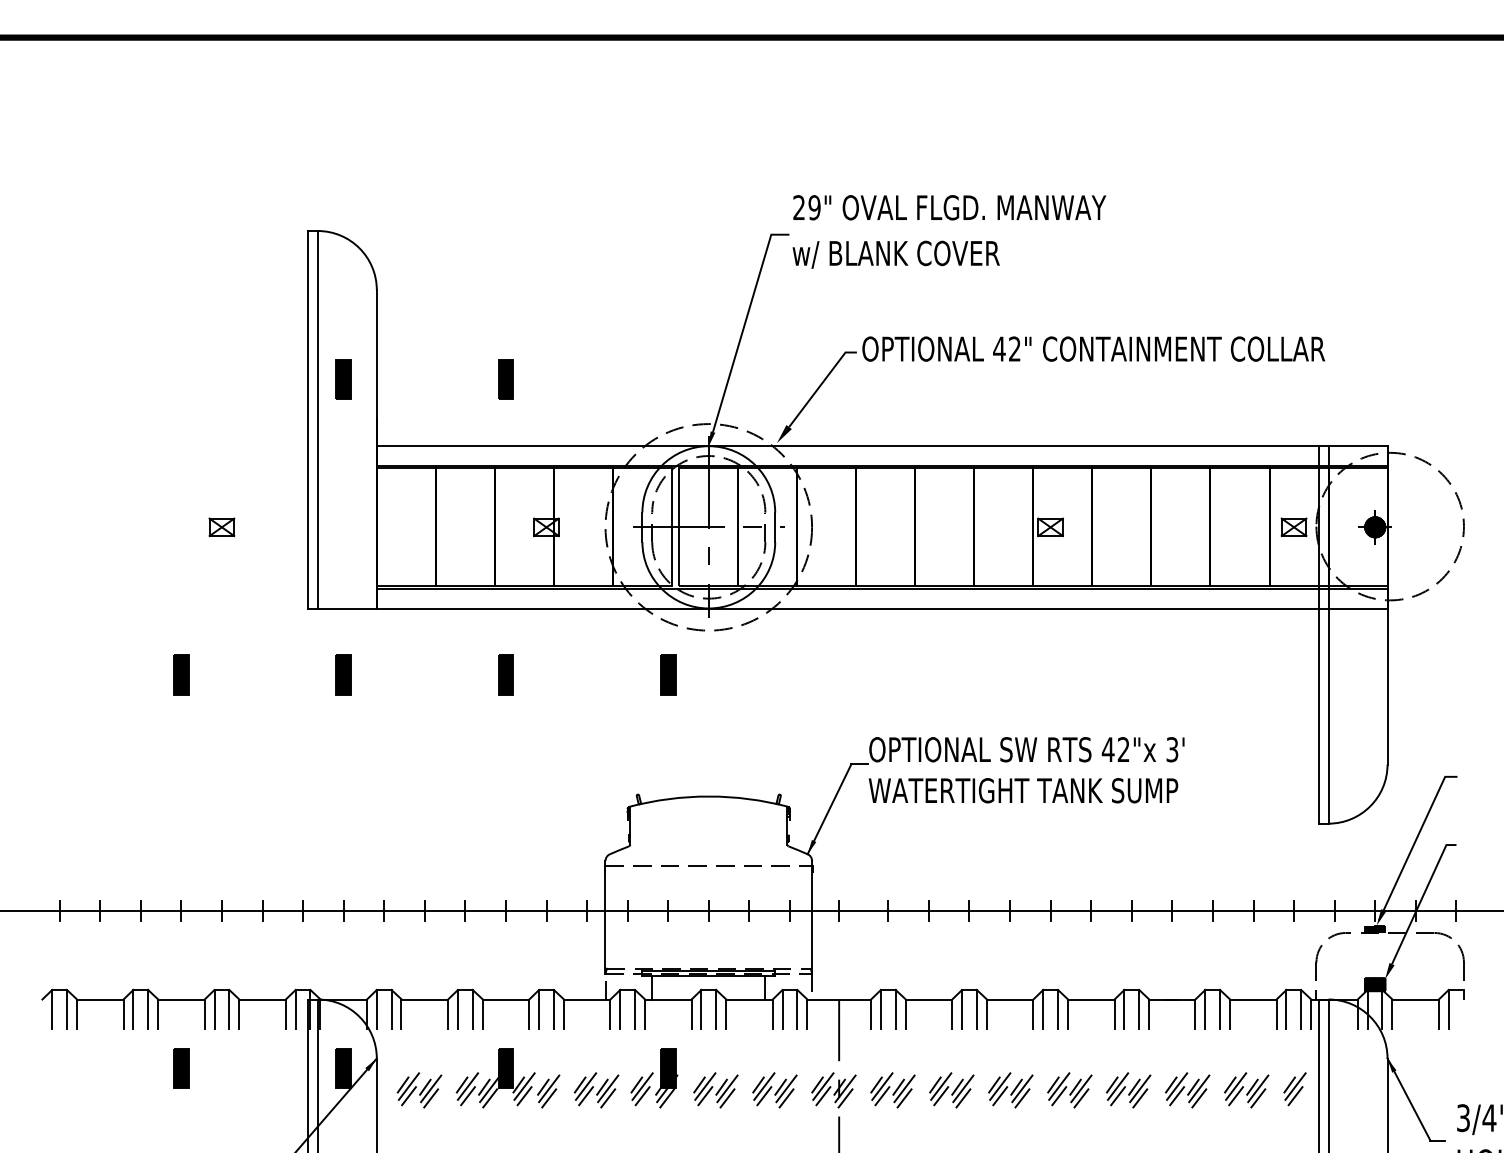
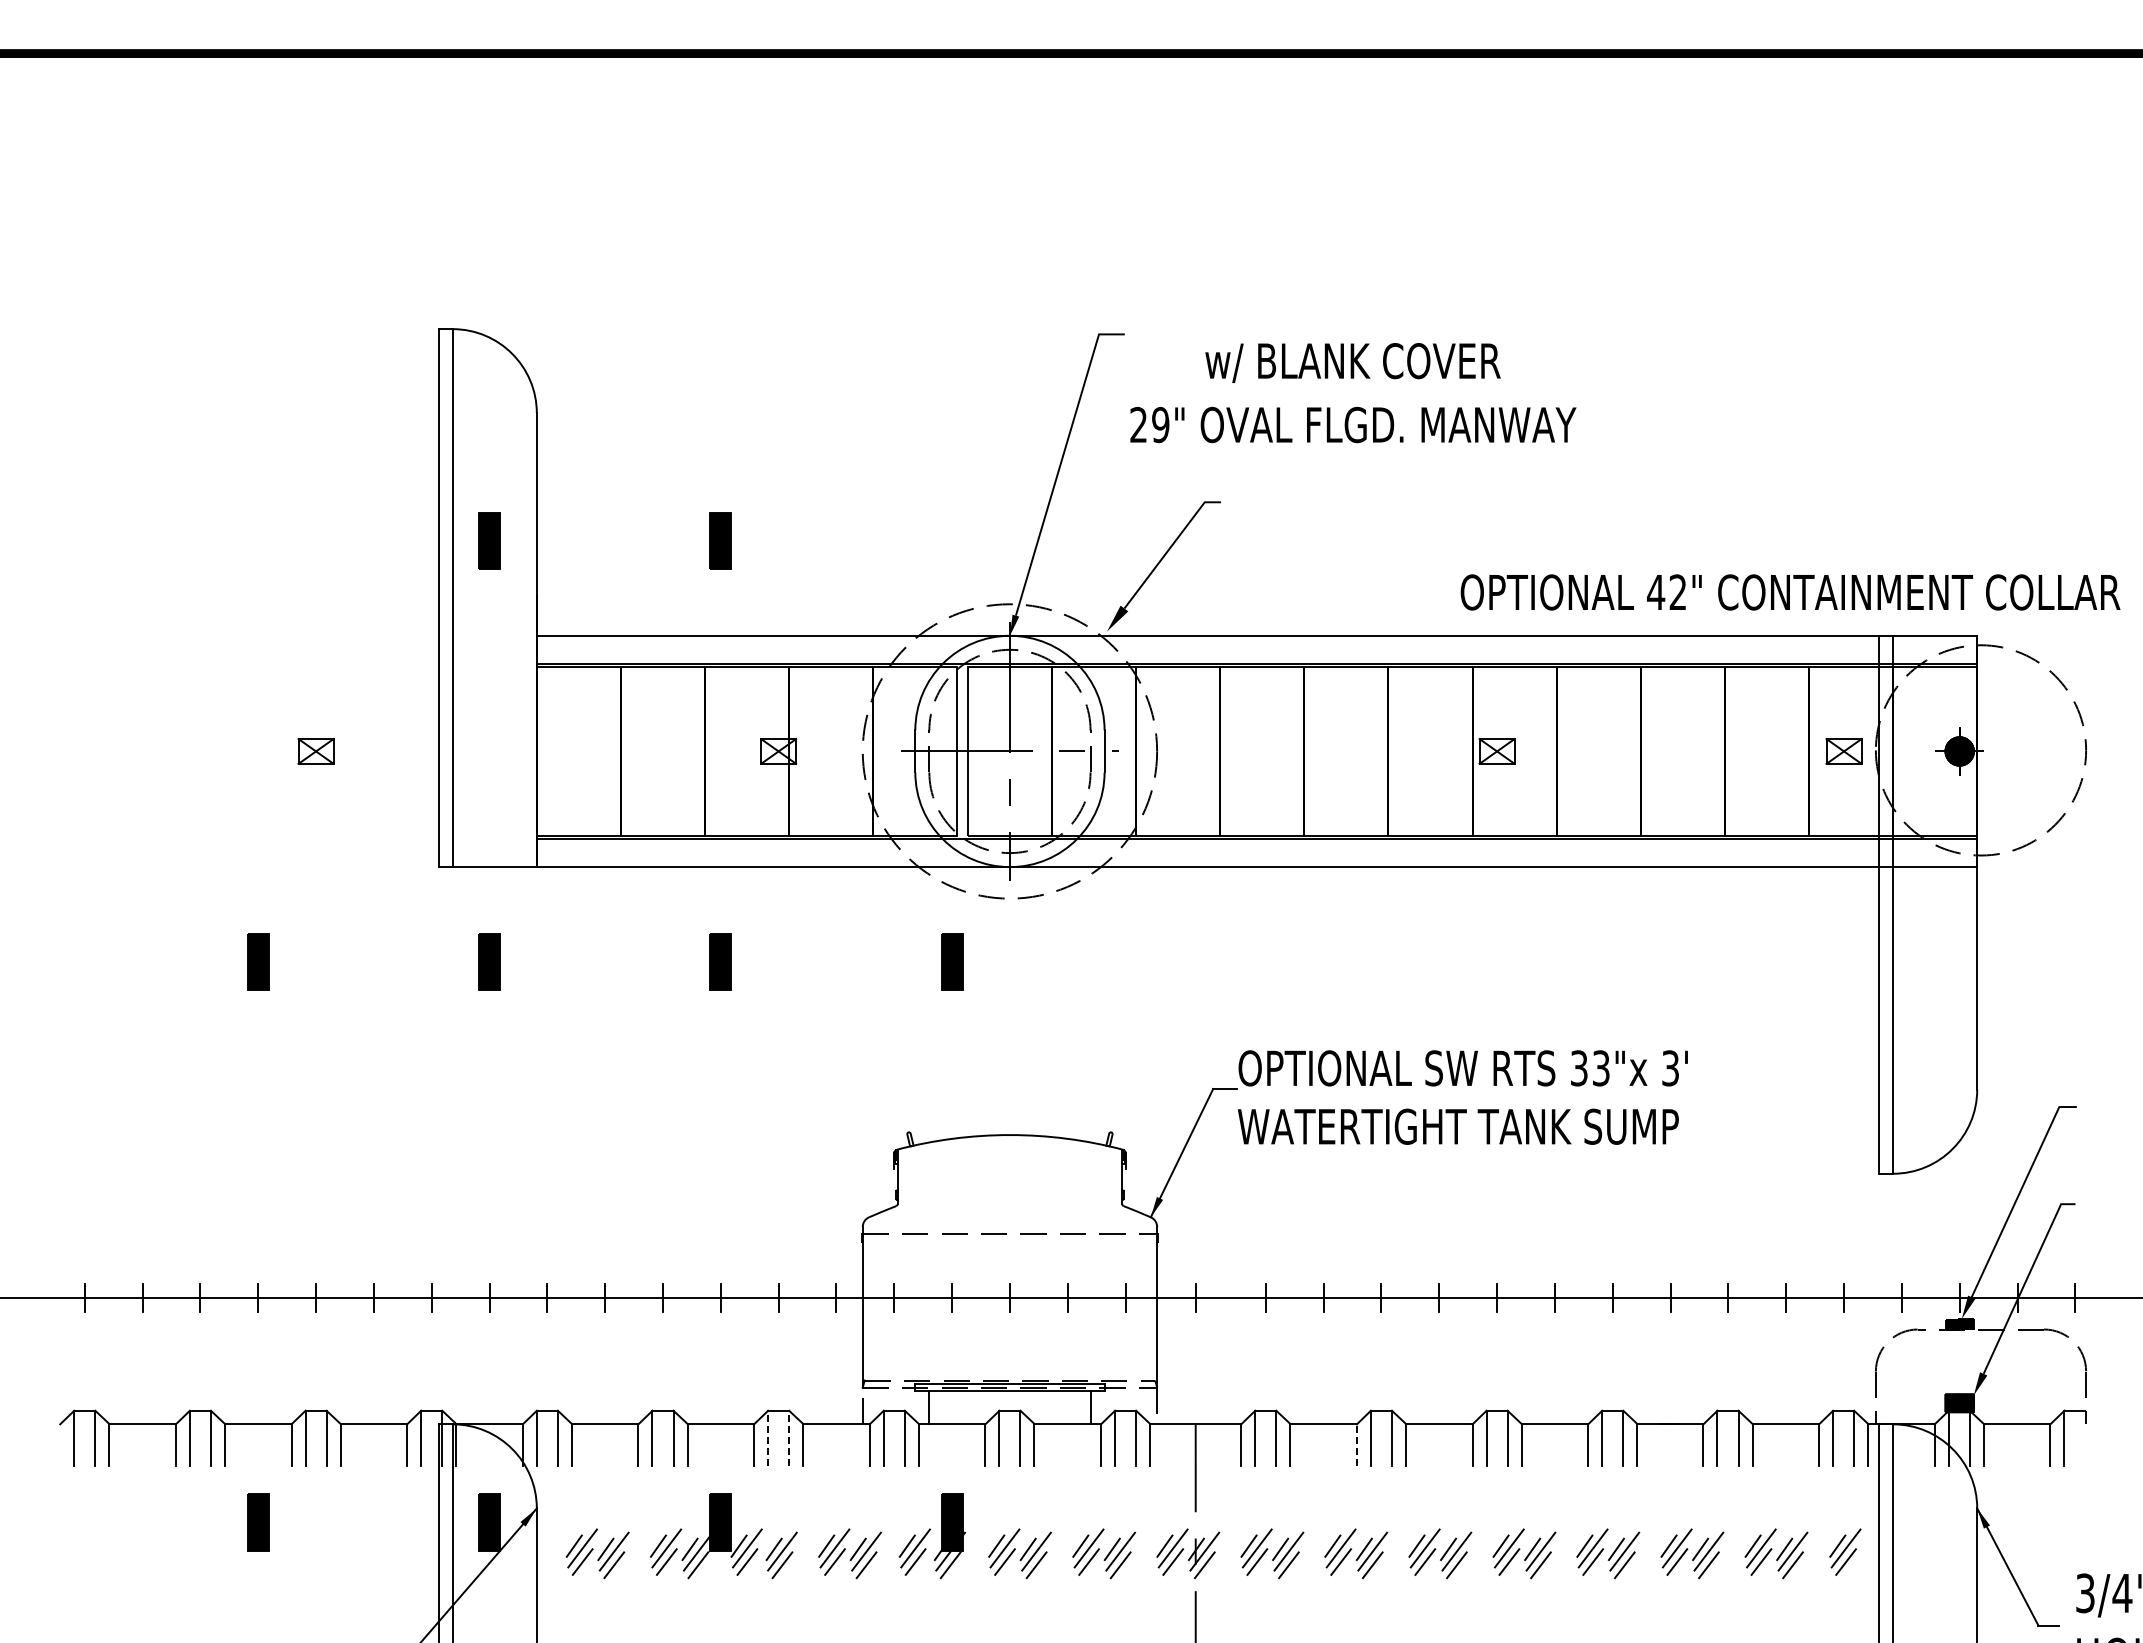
text: (949, 207) -> (1353, 424), moved
text: (895, 254) -> (1352, 362), moved
text: (1093, 349) -> (1790, 592), moved
text: (1115, 749) -> (1589, 1068), 42"x -> 33"x
line: (539, 1009) -> (768, 1438), solid -> dashed
line: (554, 1009) -> (789, 1438), solid -> dashed
line: (951, 1013) -> (1356, 1444), solid -> dashed

